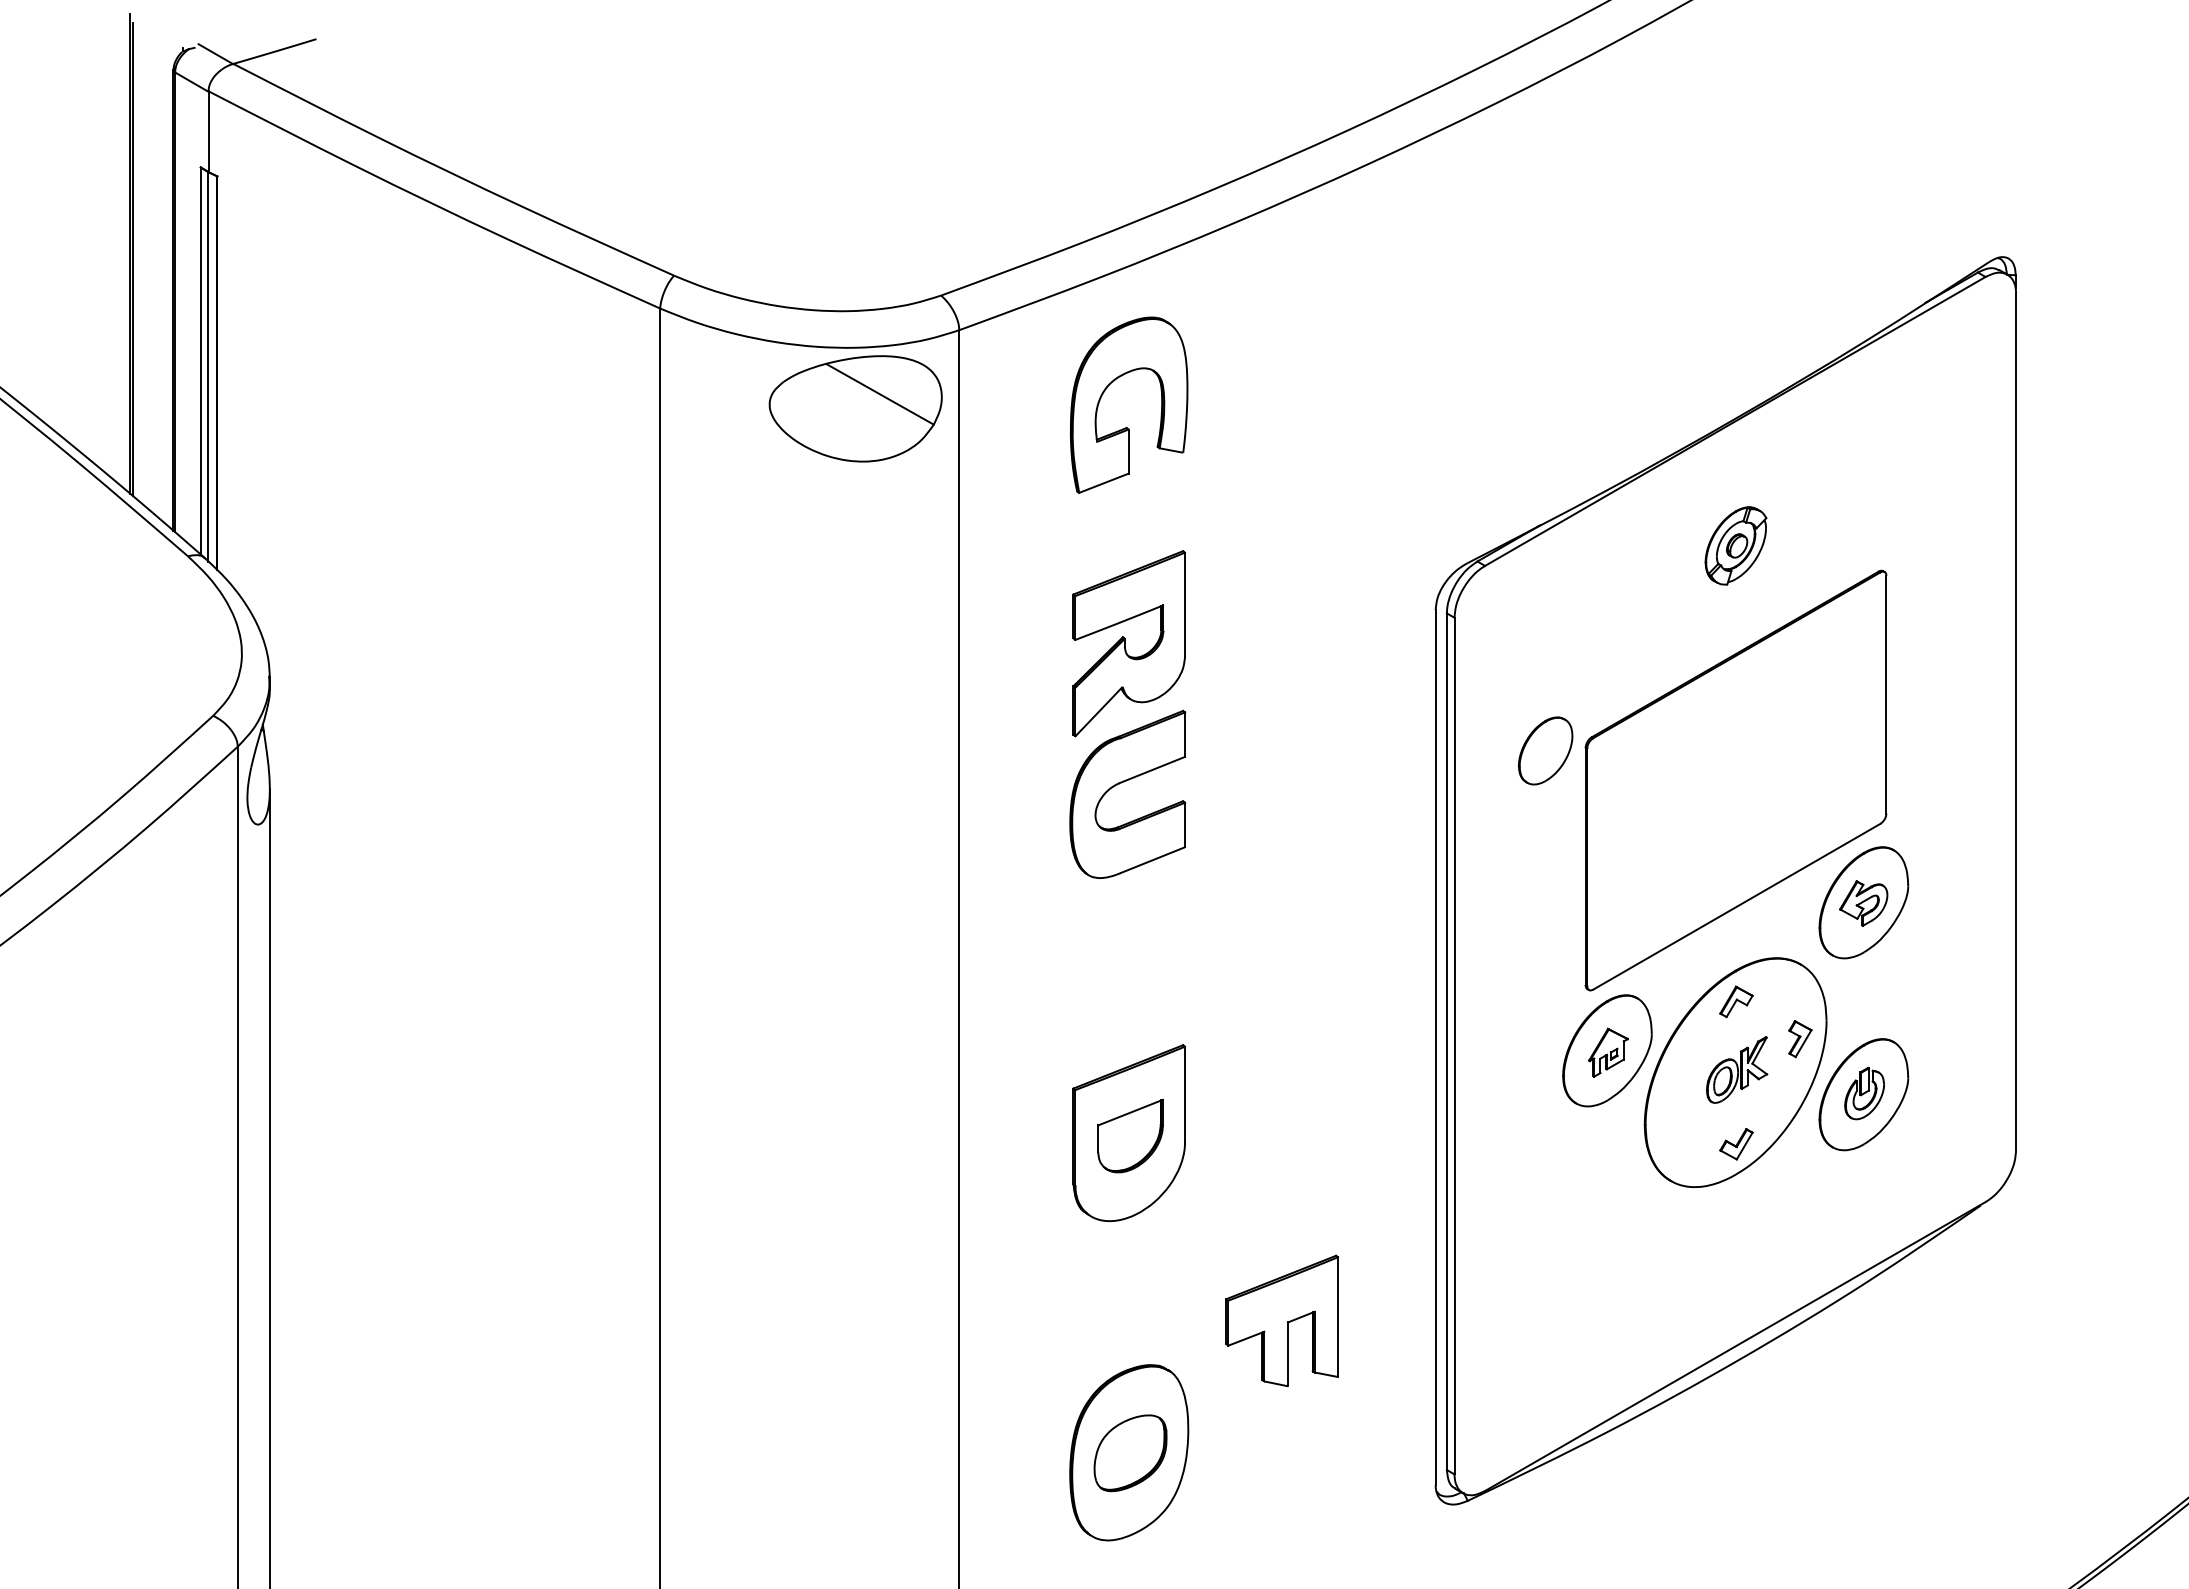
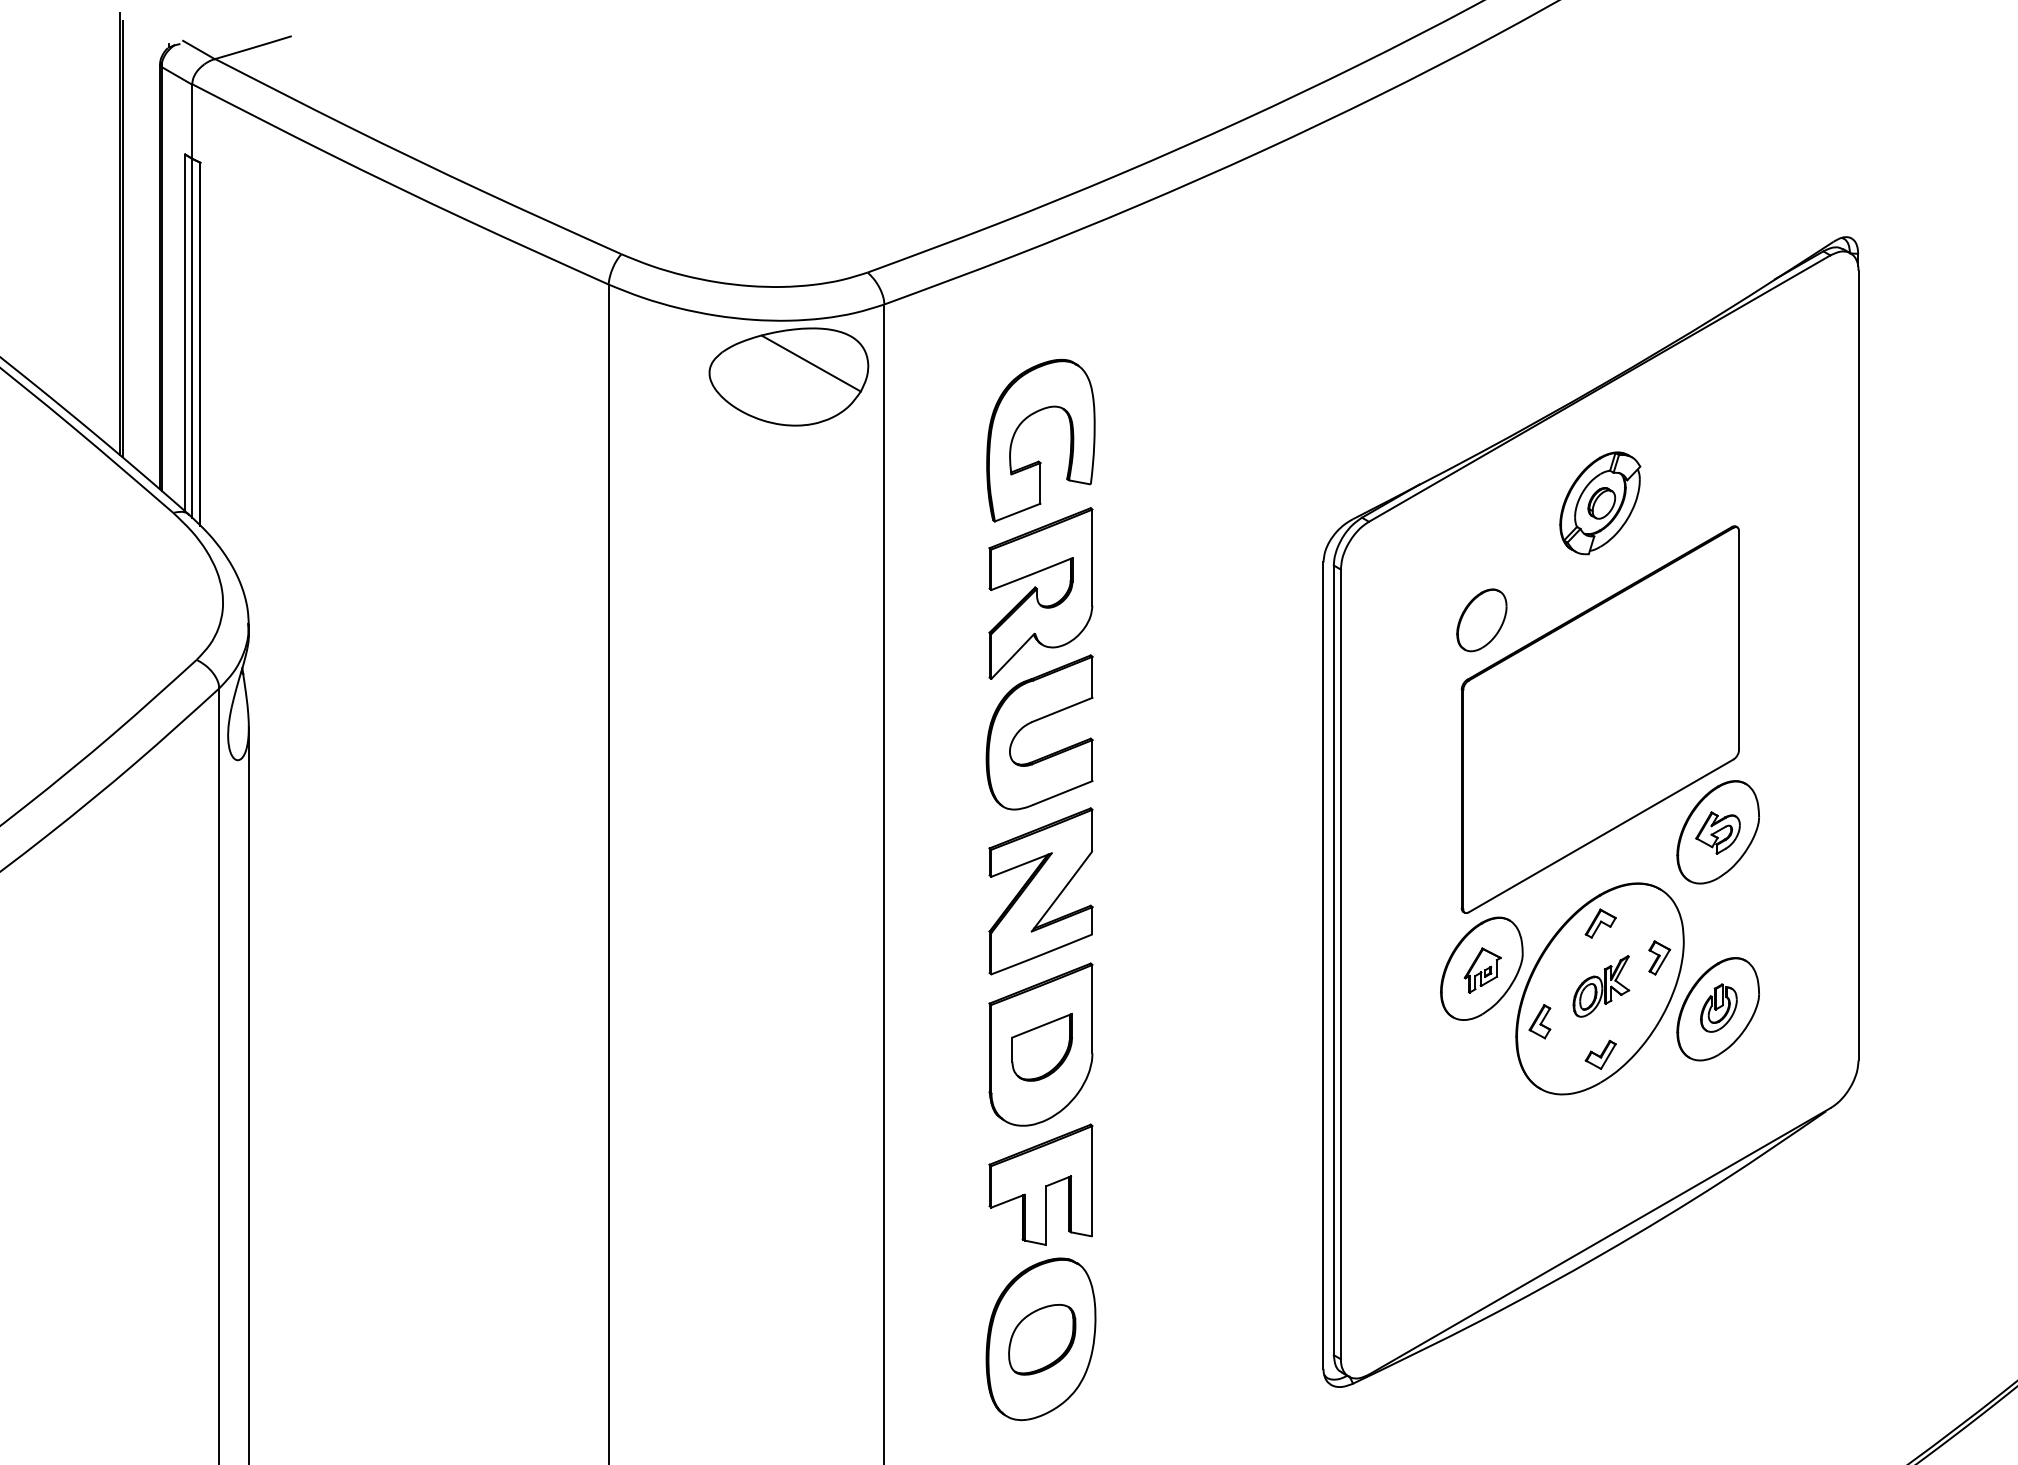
part: (1126, 426) -> (1038, 460), moved
part: (1736, 546) -> (1600, 503), size x1.43
part: (1545, 751) -> (1481, 620), moved
part: (1128, 966) -> (1040, 891), added
part: (1669, 1108) -> (1539, 1021), added
part: (1281, 1320) -> (1040, 1184), moved

